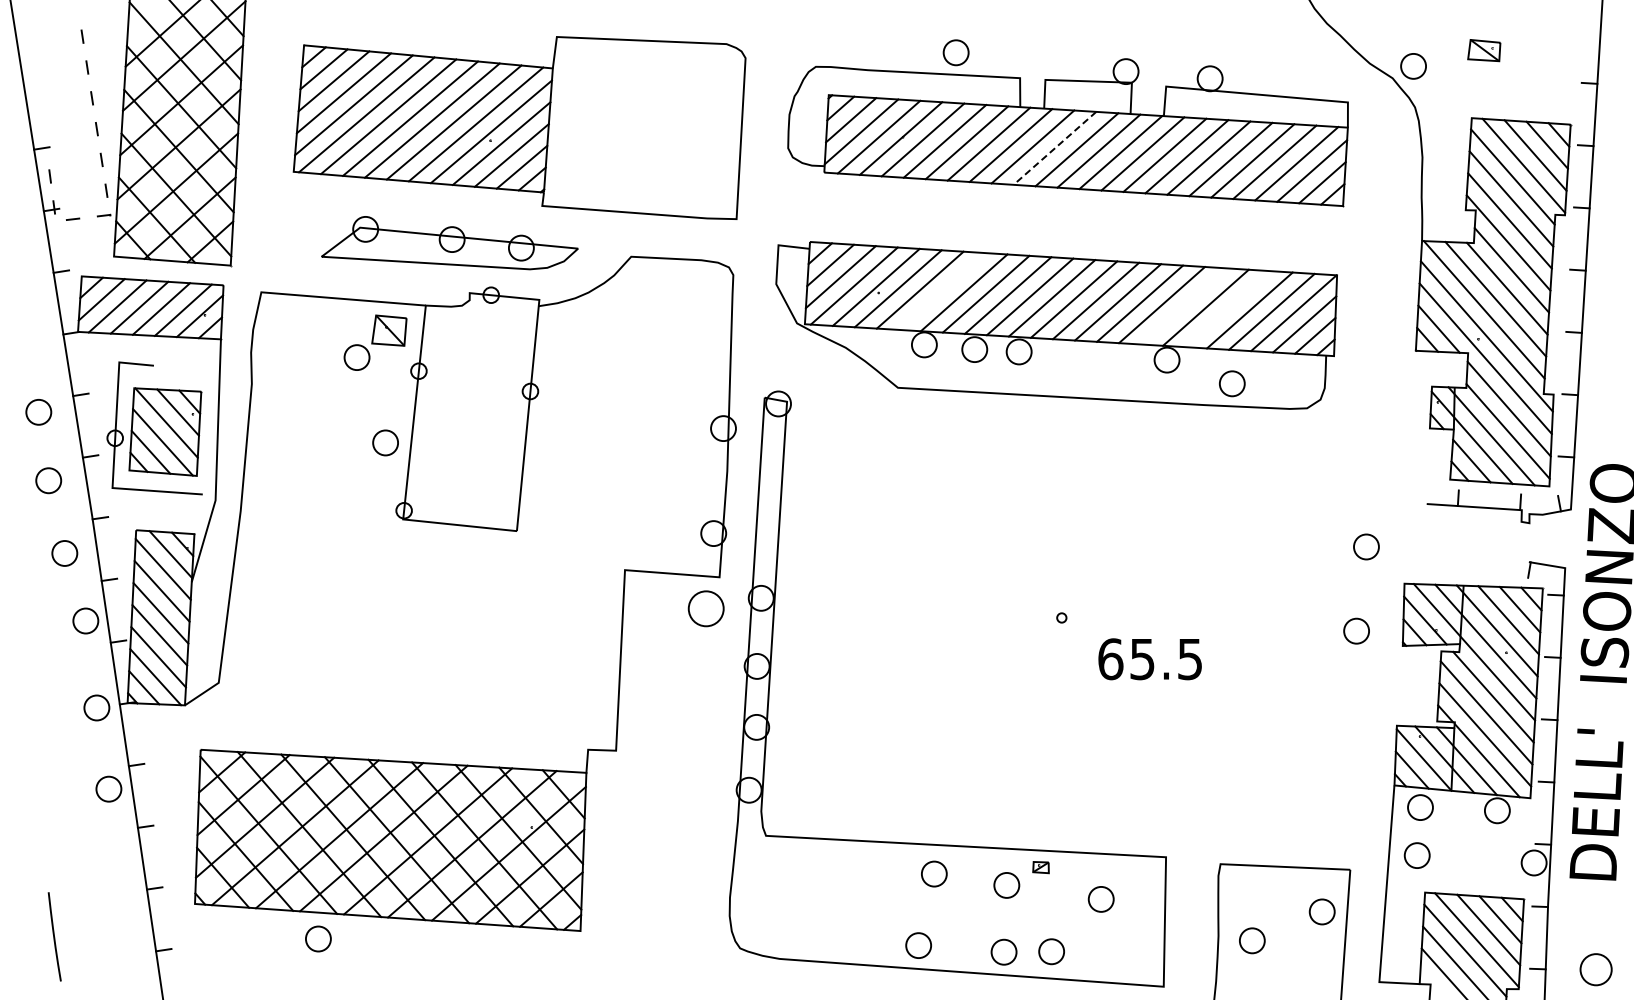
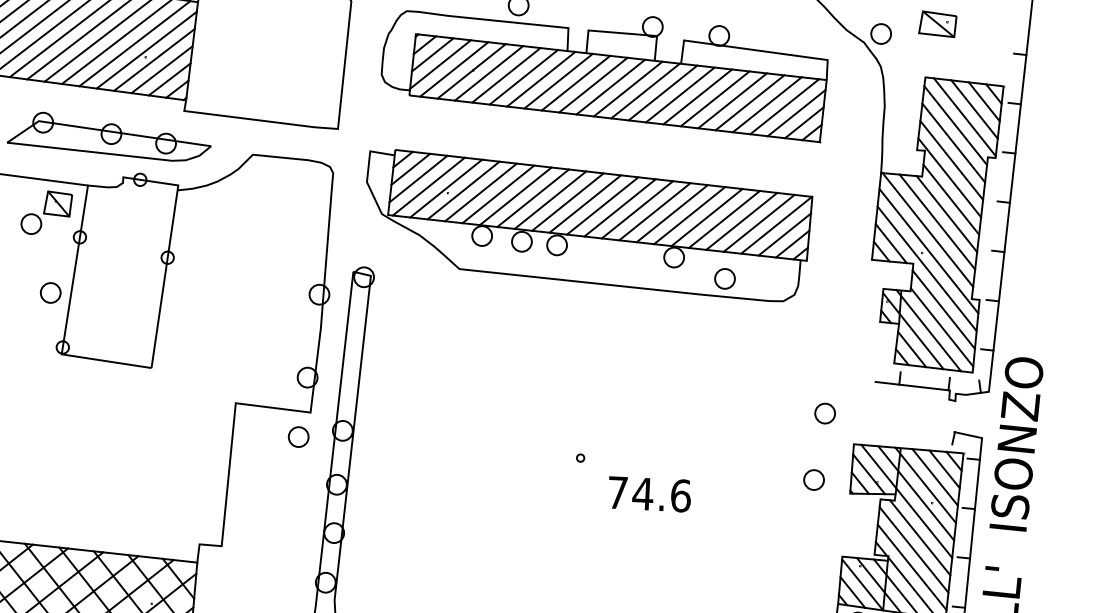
part: (1484, 50) -> (938, 24), size x1.43
line: (1054, 148) -> (593, 85), dashed -> solid
line: (941, 291) -> (497, 194), added
line: (1183, 306) -> (689, 215), added
line: (1227, 309) -> (724, 219), added
part: (705, 608) -> (298, 436), size x0.71
text: (1150, 659) -> (649, 494), 65.5 -> 74.6

